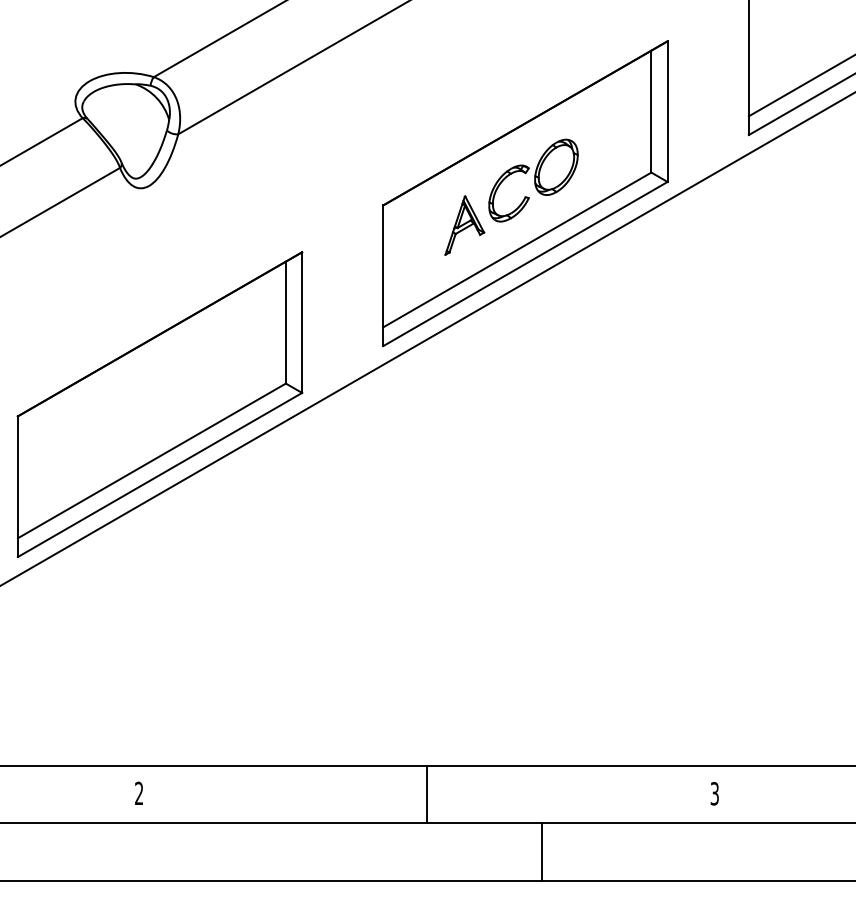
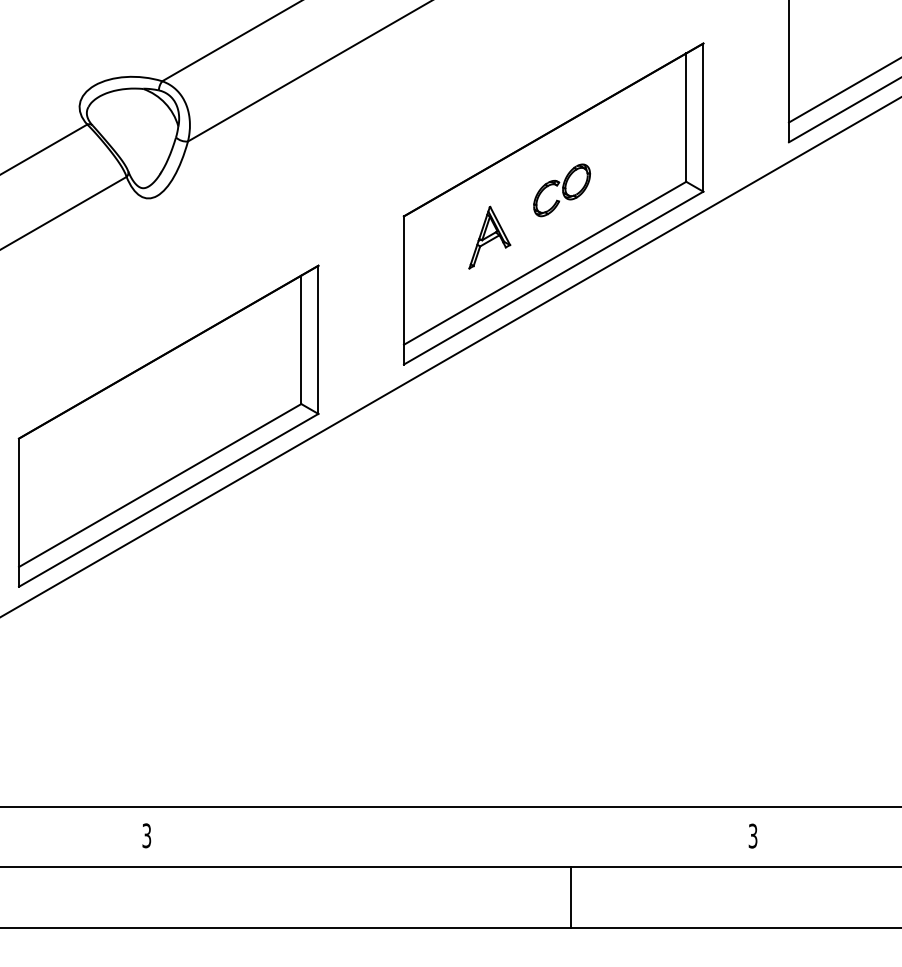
part: (532, 180) -> (561, 190), size x0.6
text: (138, 793) -> (146, 835), 2 -> 3
line: (427, 794) -> (450, 836), removed

